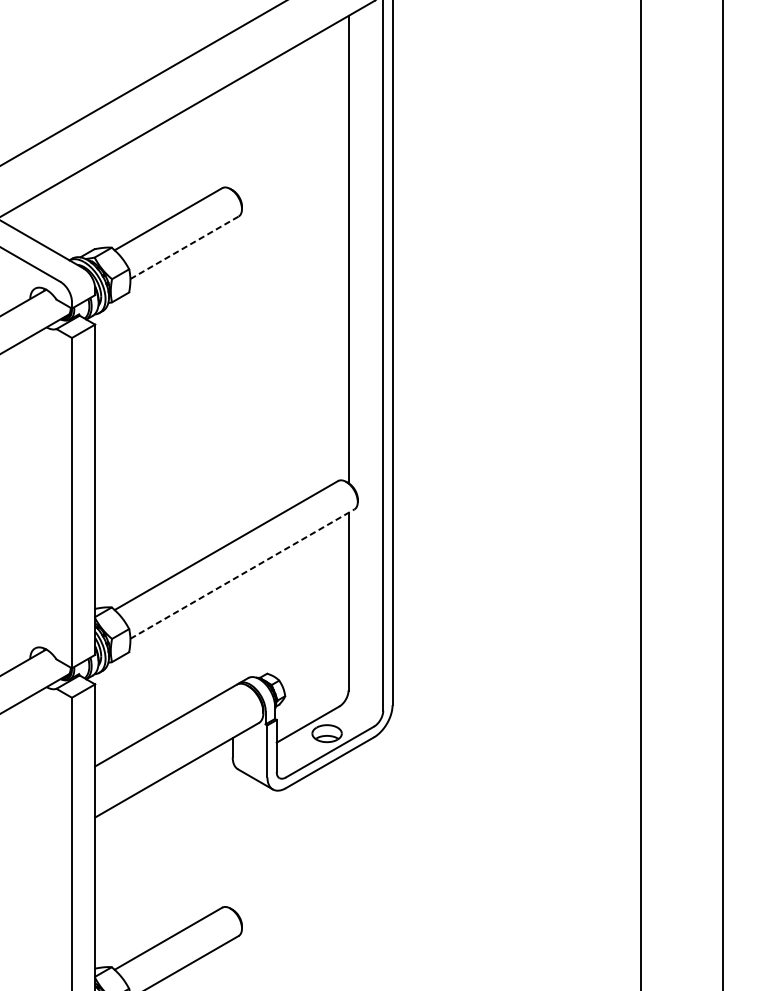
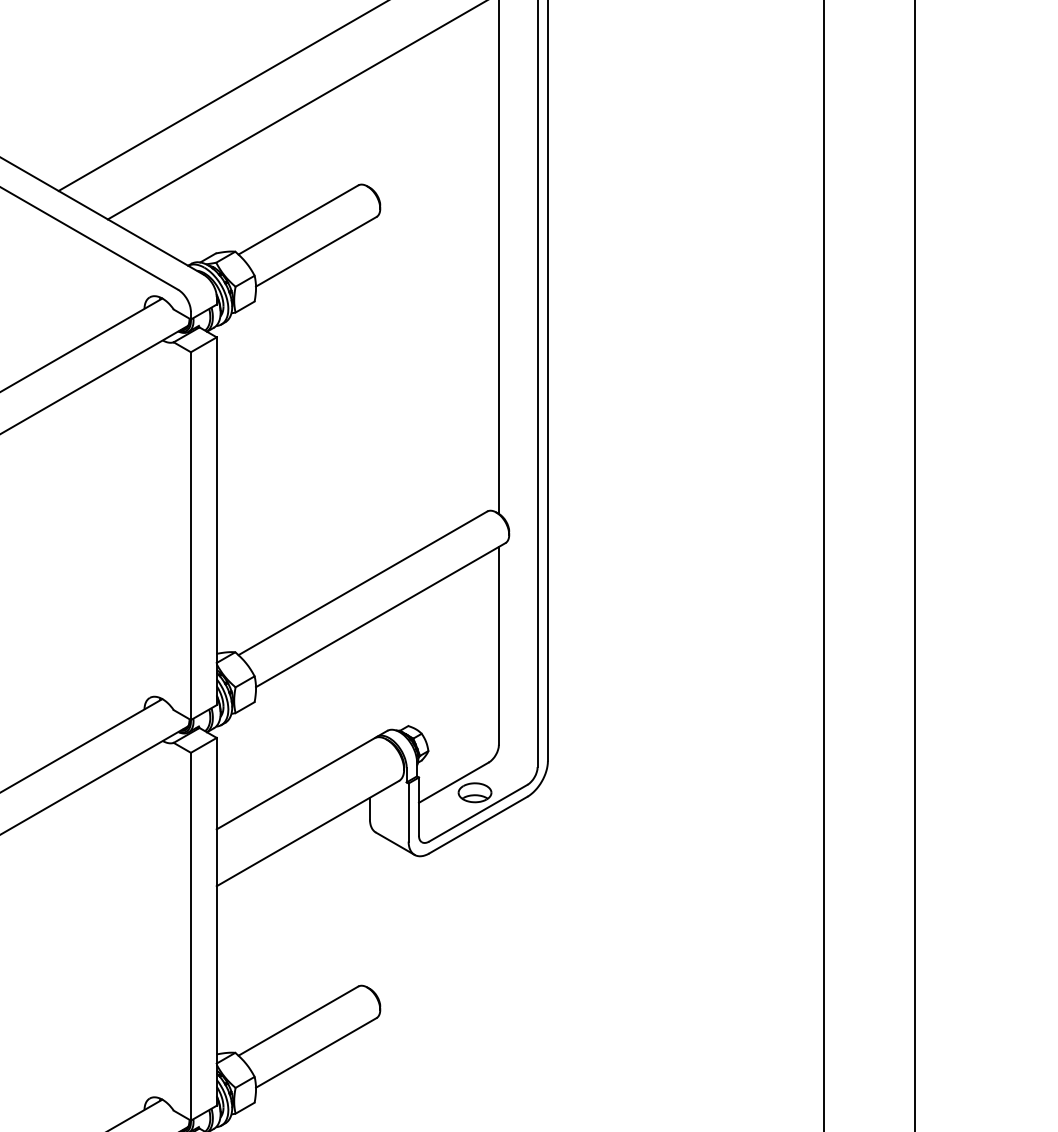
line: (184, 247) -> (316, 251), dashed -> solid
line: (243, 573) -> (381, 614), dashed -> solid

